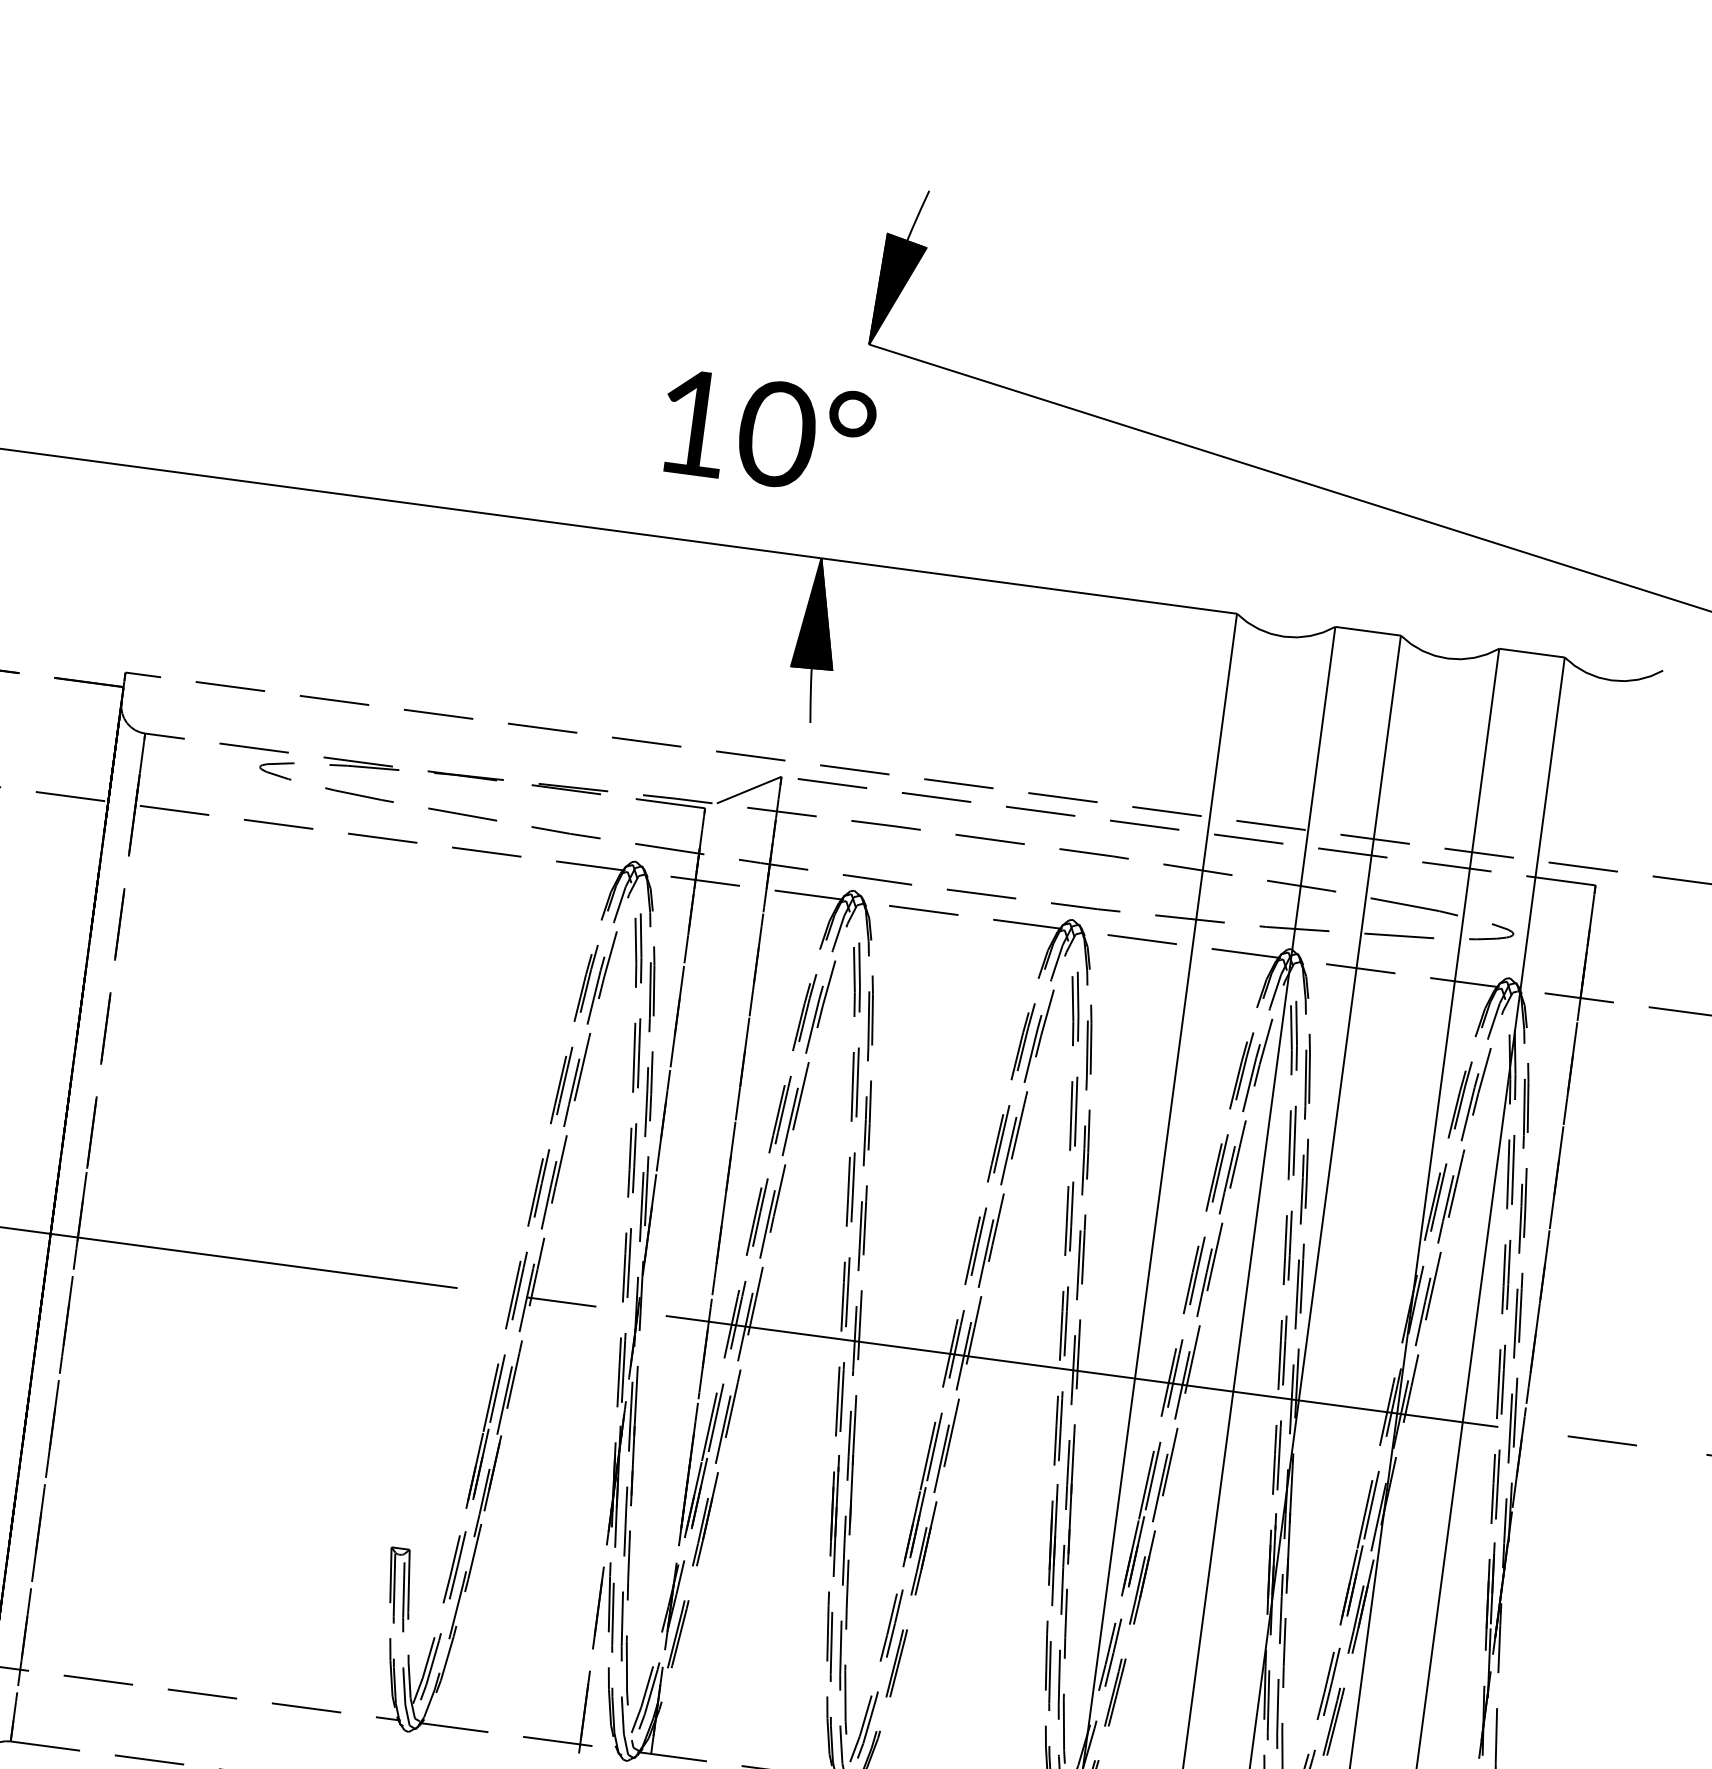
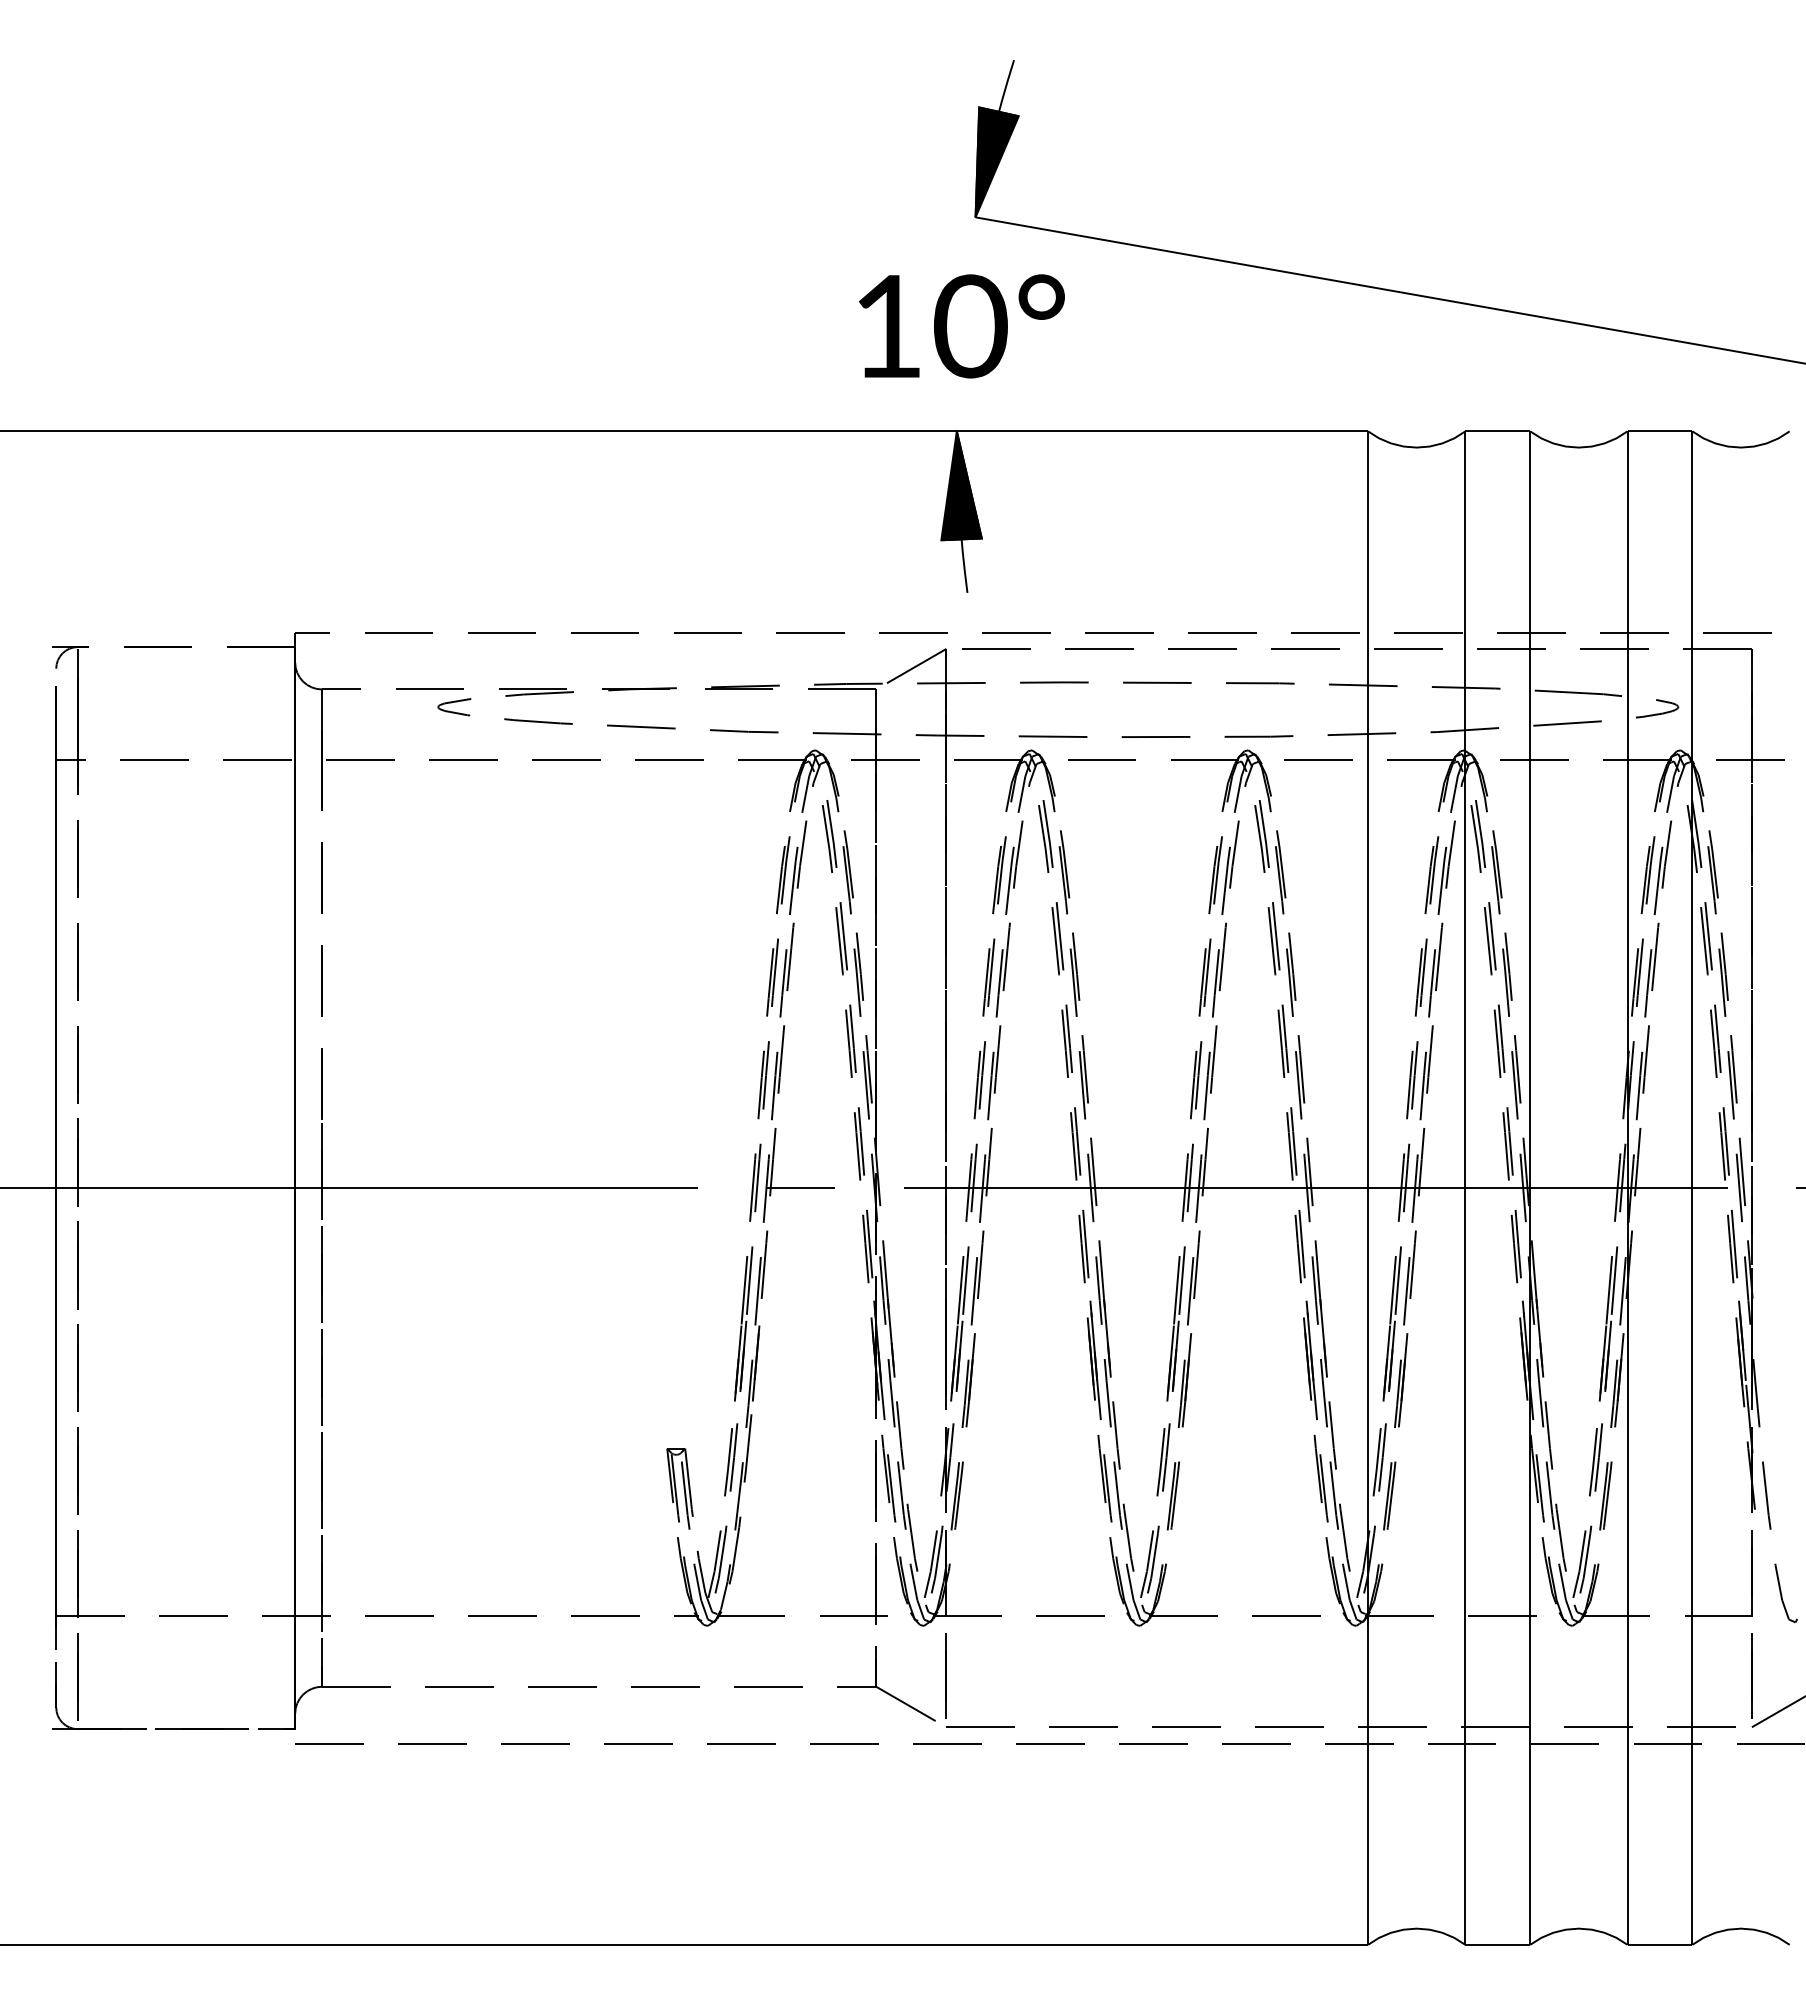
text: (767, 432) -> (961, 326), moved

